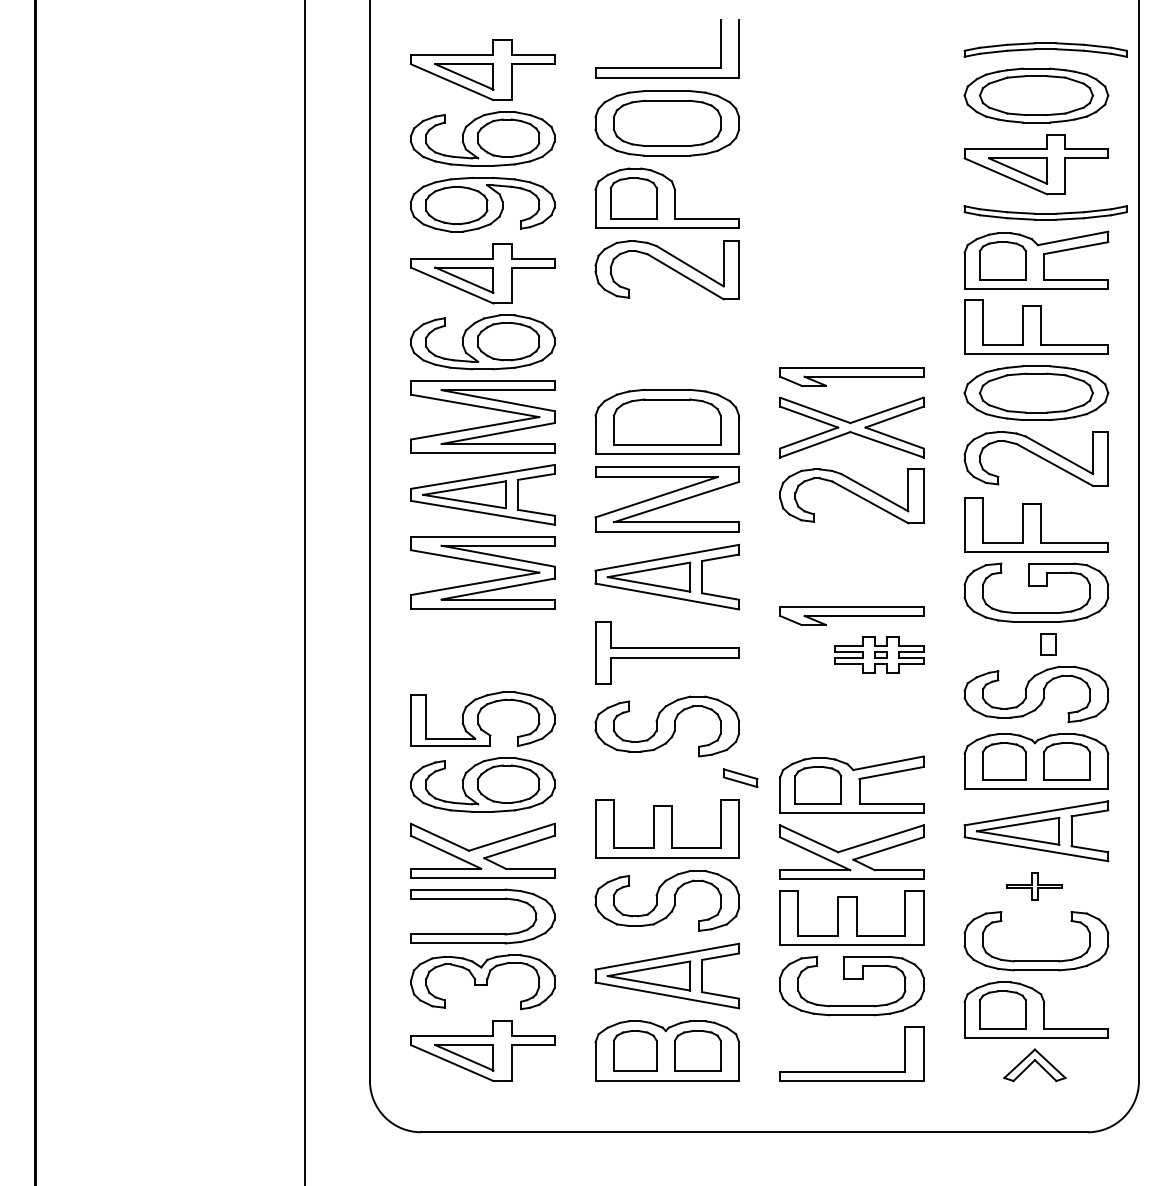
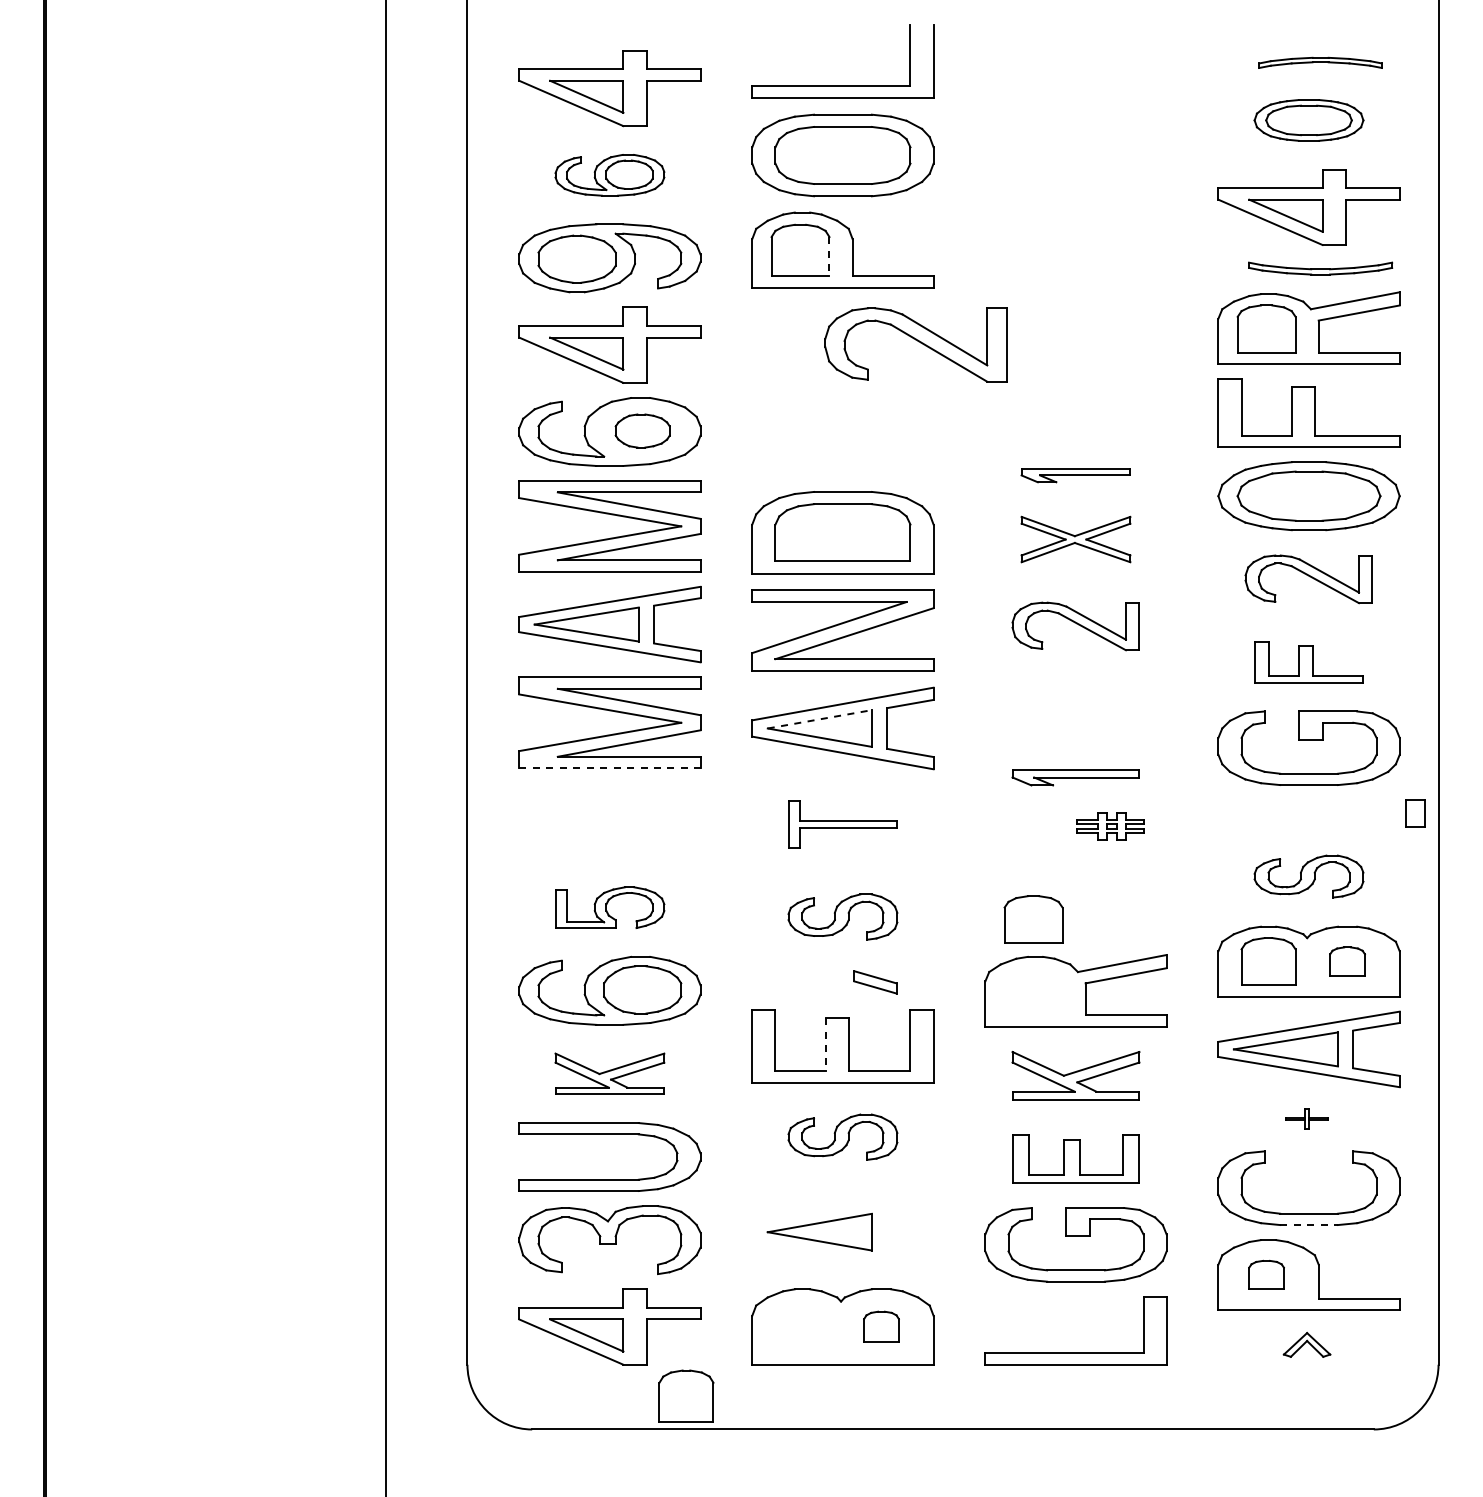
part: (1045, 49) -> (1320, 62), size x0.6
part: (1036, 95) -> (1308, 120), size x0.6
part: (482, 139) -> (609, 175), size x0.6
line: (656, 203) -> (829, 256), solid -> dashed
part: (1045, 212) -> (1320, 268), size x0.7
part: (666, 269) -> (915, 344), moved
part: (508, 341) -> (642, 430), size x0.7
part: (851, 376) -> (1075, 475), size x0.6
part: (851, 427) -> (1075, 539), size x0.6
part: (1036, 459) -> (1308, 579), size x0.7
part: (851, 496) -> (1075, 626), size x0.7
part: (1036, 524) -> (1308, 661), size x0.6
line: (648, 570) -> (819, 719), solid -> dashed
line: (482, 608) -> (609, 768), solid -> dashed
part: (851, 615) -> (1075, 777), size x0.7
part: (1048, 644) -> (1415, 813), moved
part: (666, 653) -> (842, 824), size x0.6
part: (879, 654) -> (1110, 826), size x0.6
part: (1036, 694) -> (1308, 876), size x0.6
part: (482, 718) -> (609, 907), size x0.6
part: (666, 726) -> (842, 916), size x0.6
part: (1066, 761) -> (1347, 961), size x0.6
part: (740, 778) -> (875, 982), moved
part: (818, 785) -> (1033, 919), moved
line: (653, 827) -> (825, 1044), solid -> dashed
part: (482, 850) -> (609, 1073), size x0.6
part: (851, 851) -> (1075, 1075), size x0.7
part: (1034, 886) -> (1306, 1118), size x0.6
part: (666, 900) -> (842, 1136), size x0.6
part: (851, 917) -> (1075, 1158), size x0.7
line: (1036, 970) -> (1309, 1225), solid -> dashed
part: (666, 975) -> (842, 1231), removed
part: (1002, 1009) -> (1266, 1274), size x0.6
part: (635, 1050) -> (686, 1395), moved
part: (697, 1050) -> (881, 1326), size x0.6
part: (1034, 1064) -> (1306, 1344), size x0.6

